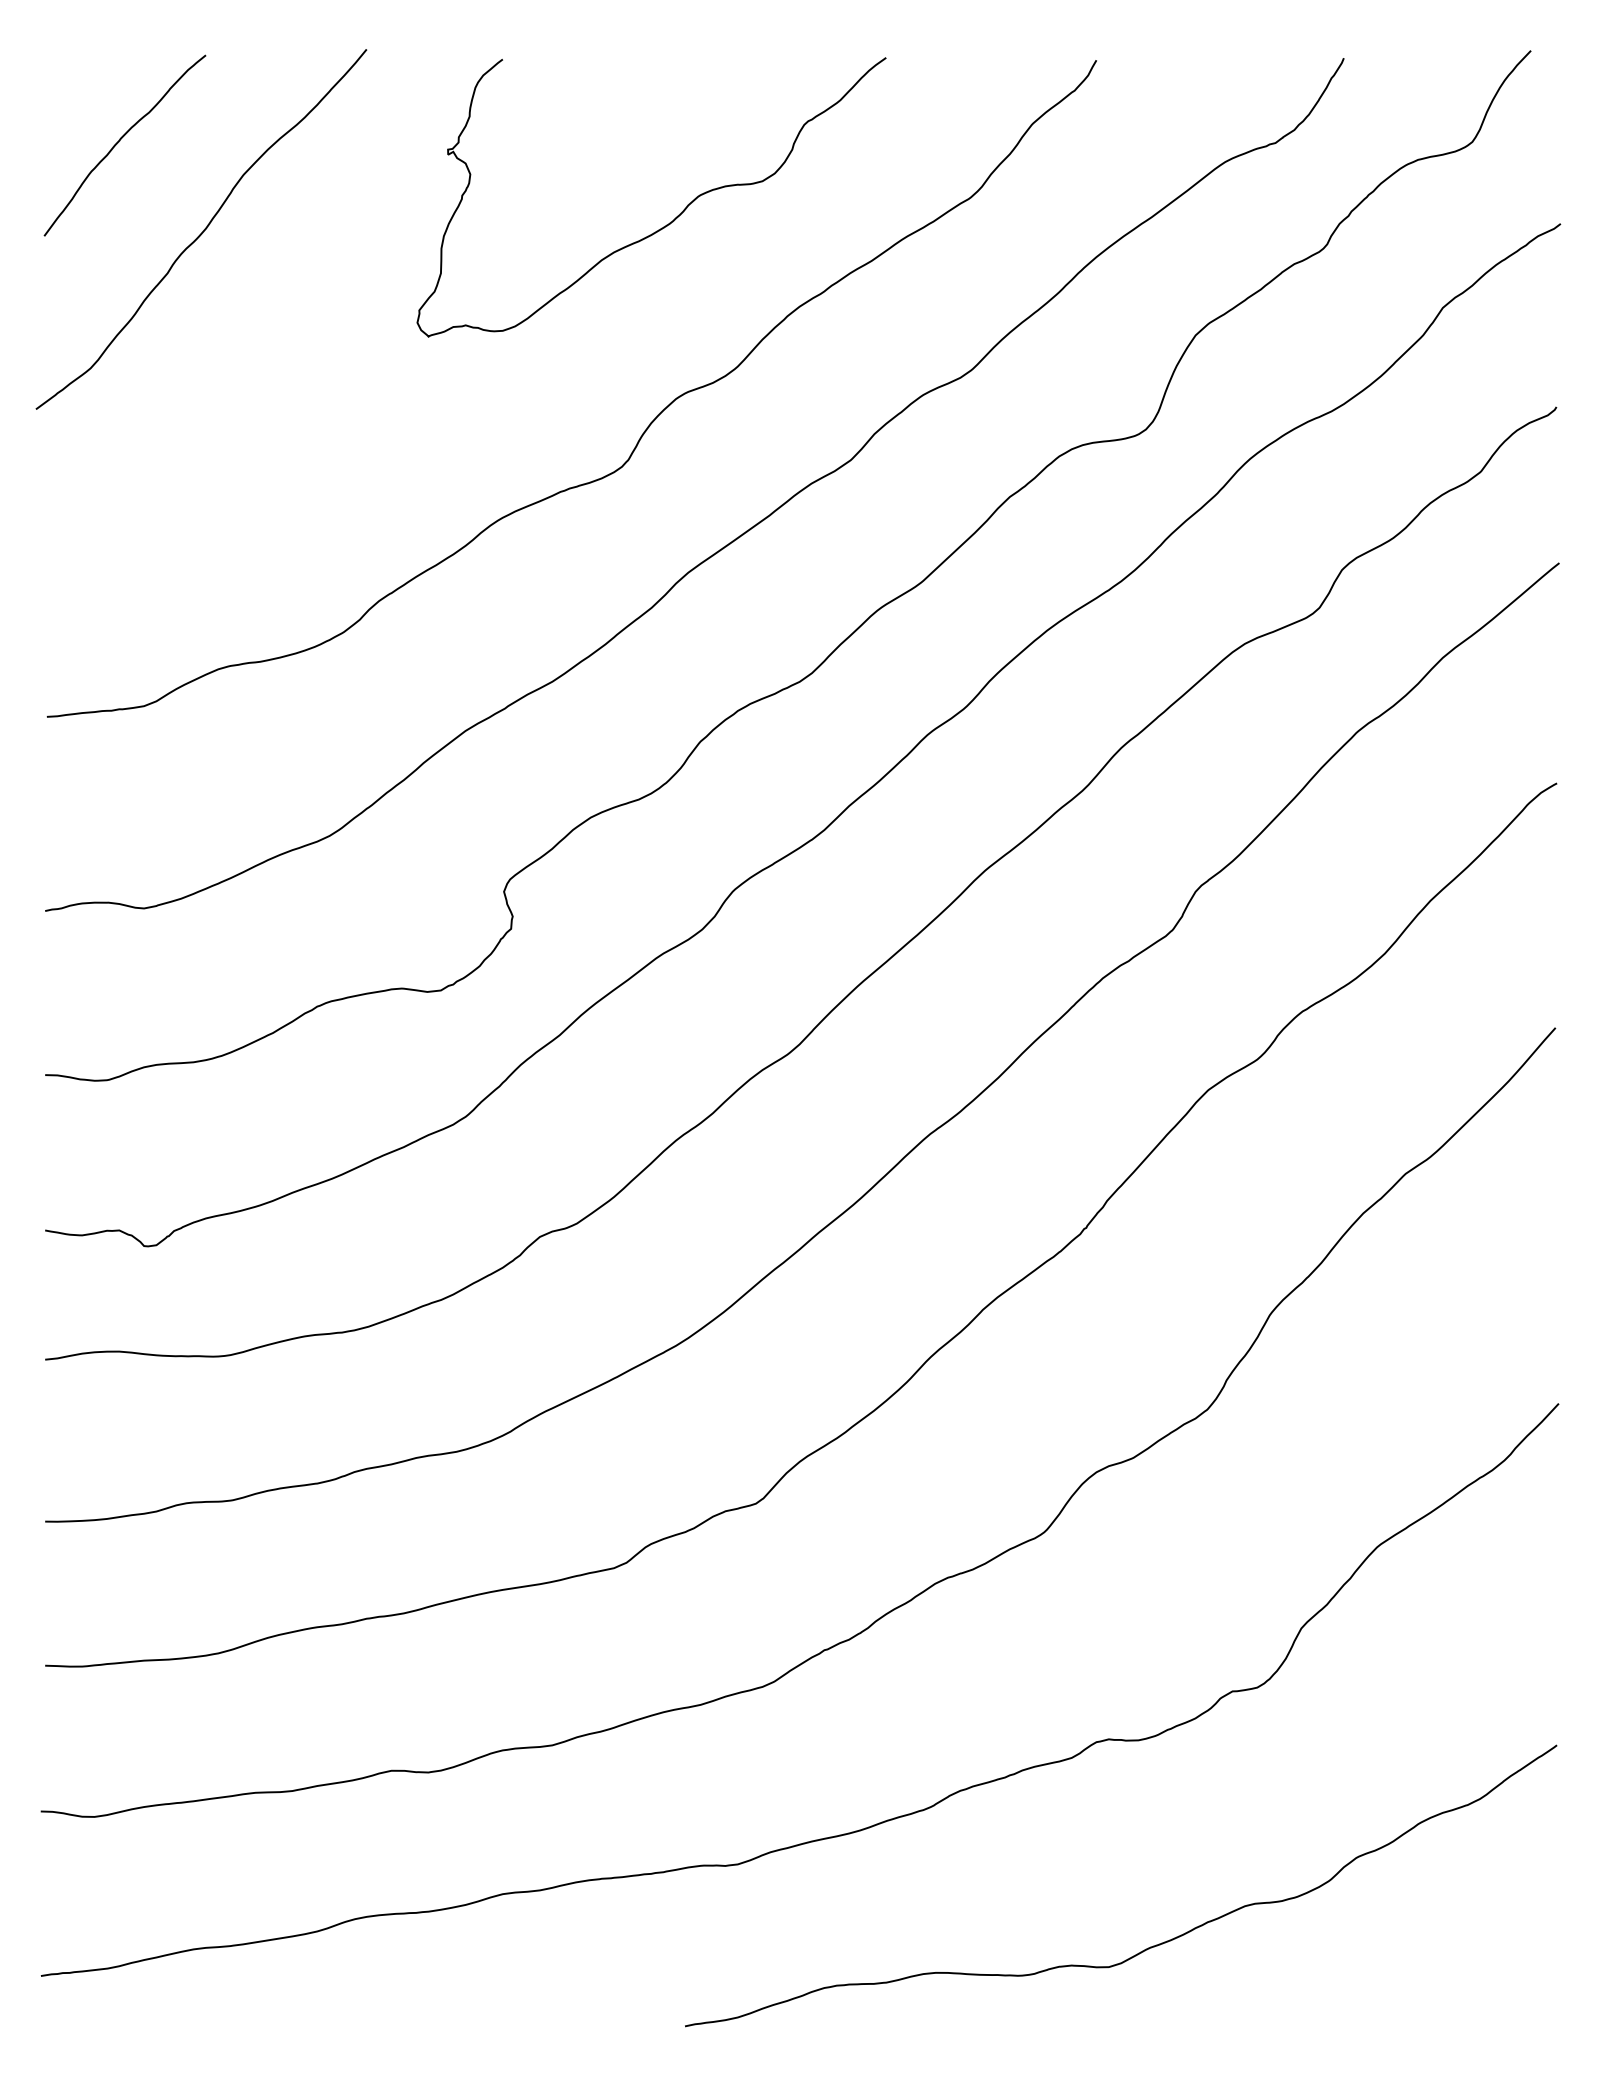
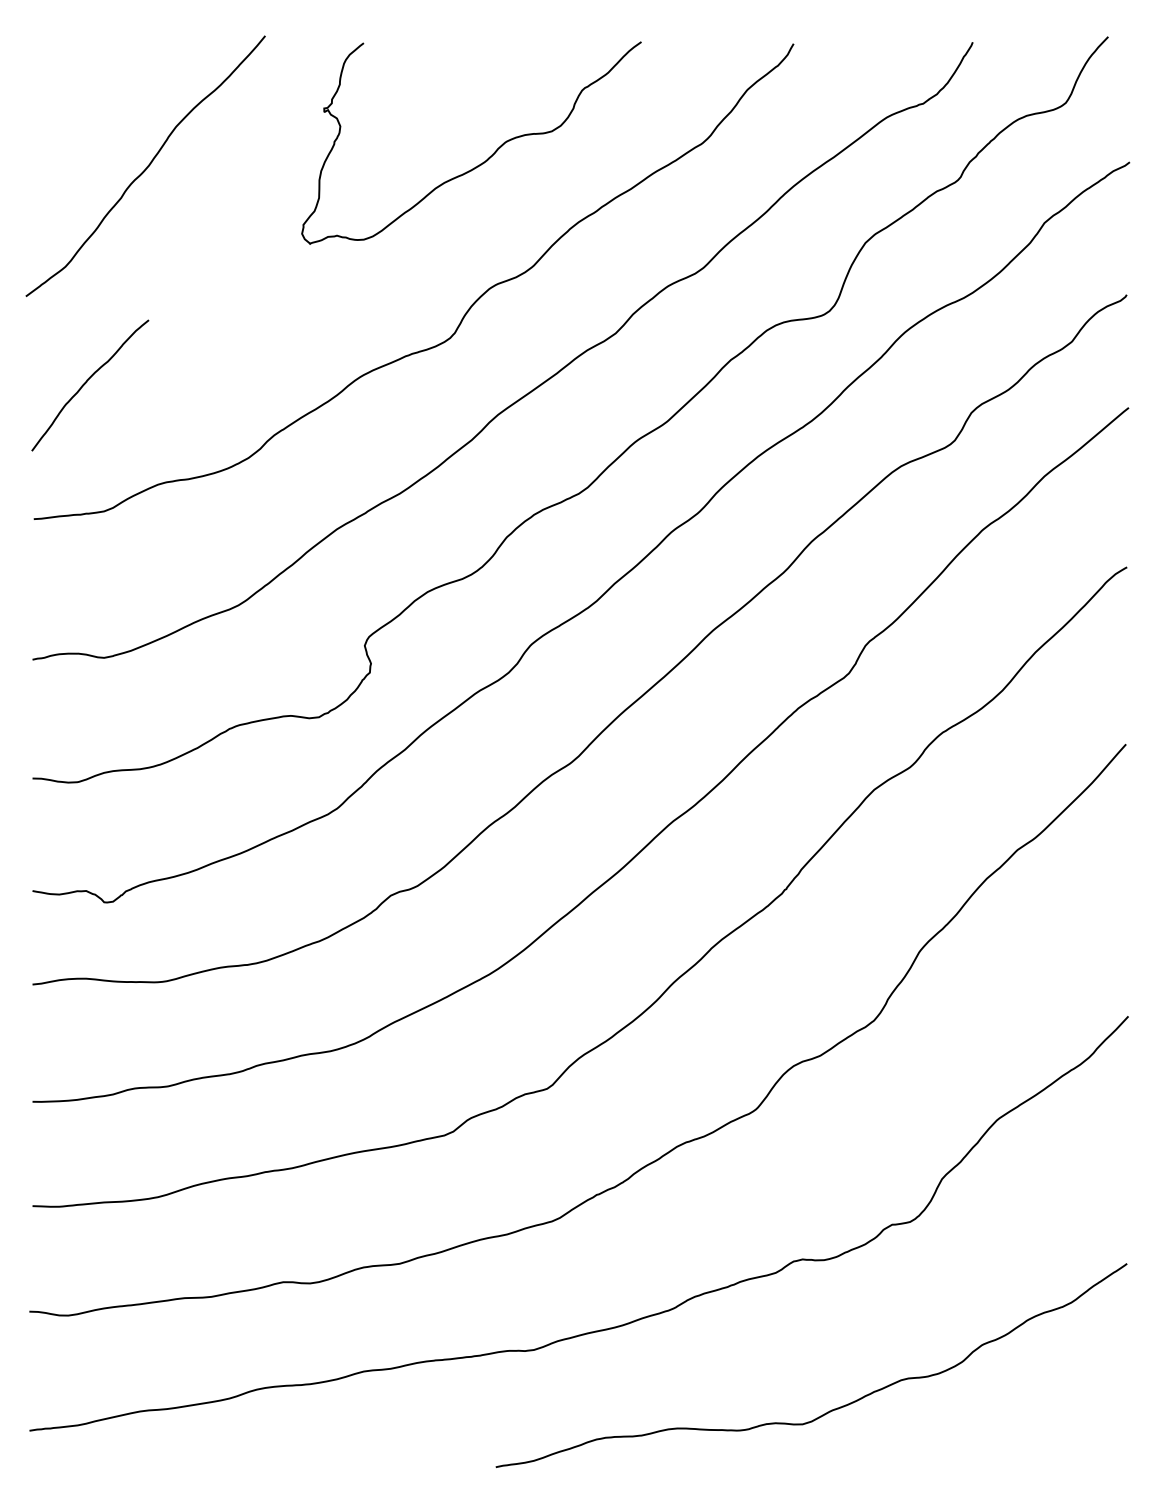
curve: (121, 141) -> (87, 382), moved

